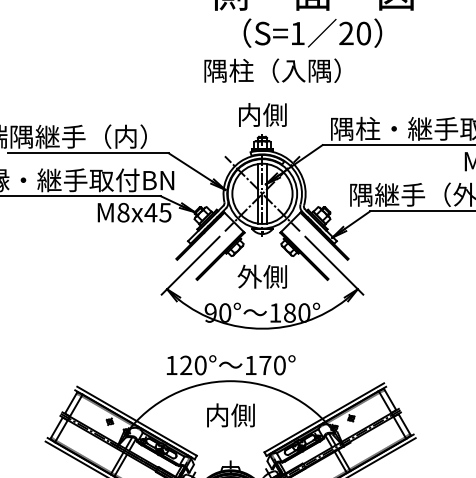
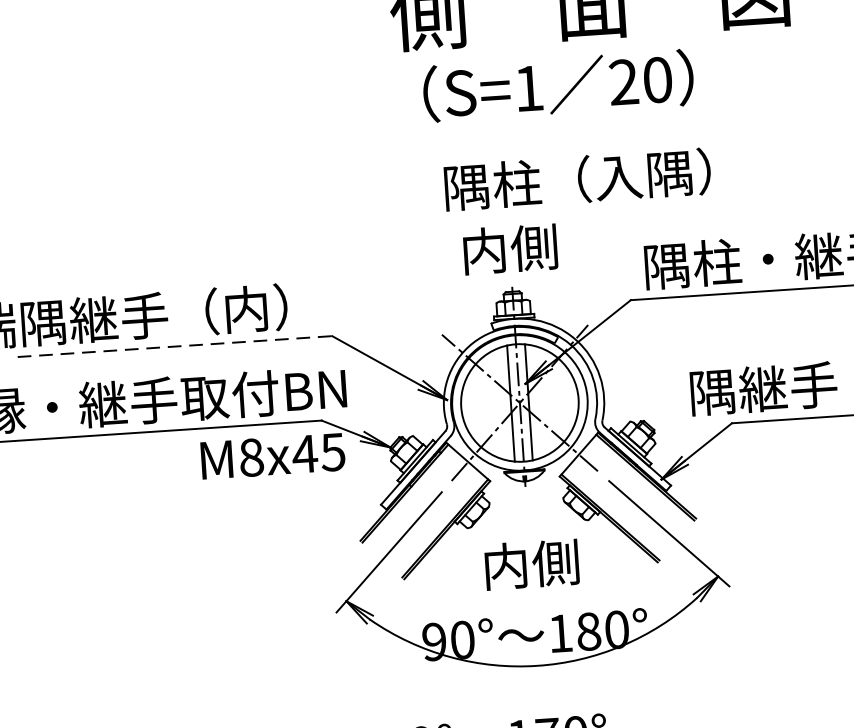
text: (312, 32) -> (557, 84), moved
text: (272, 70) -> (577, 179), moved
line: (88, 153) -> (175, 346), solid -> dashed
text: (249, 276) -> (505, 565), 外側 -> 内側

